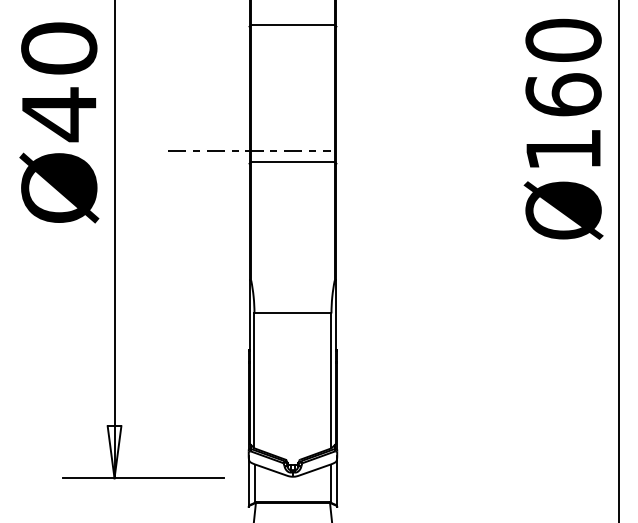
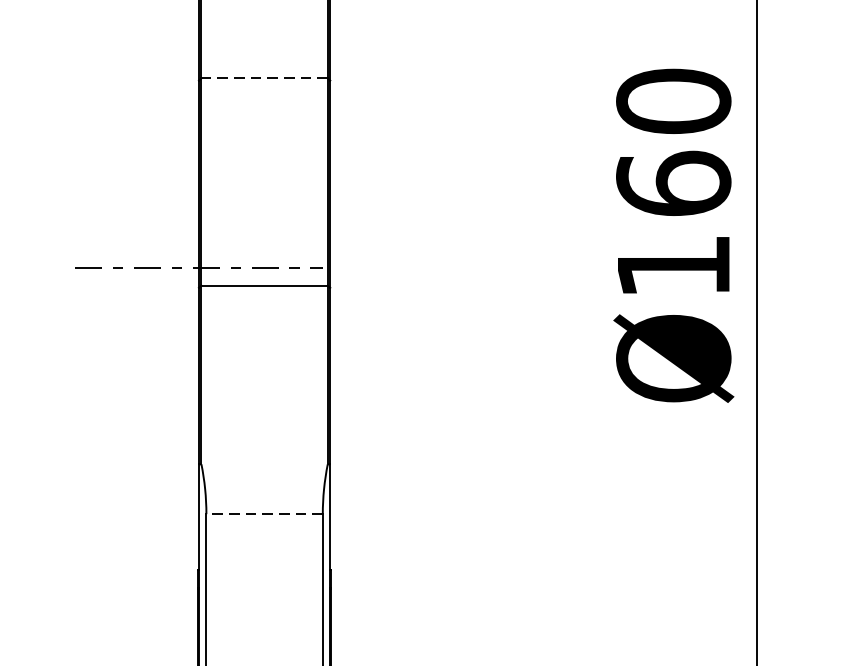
line: (292, 25) -> (263, 78), solid -> dashed
line: (292, 313) -> (263, 514), solid -> dashed

